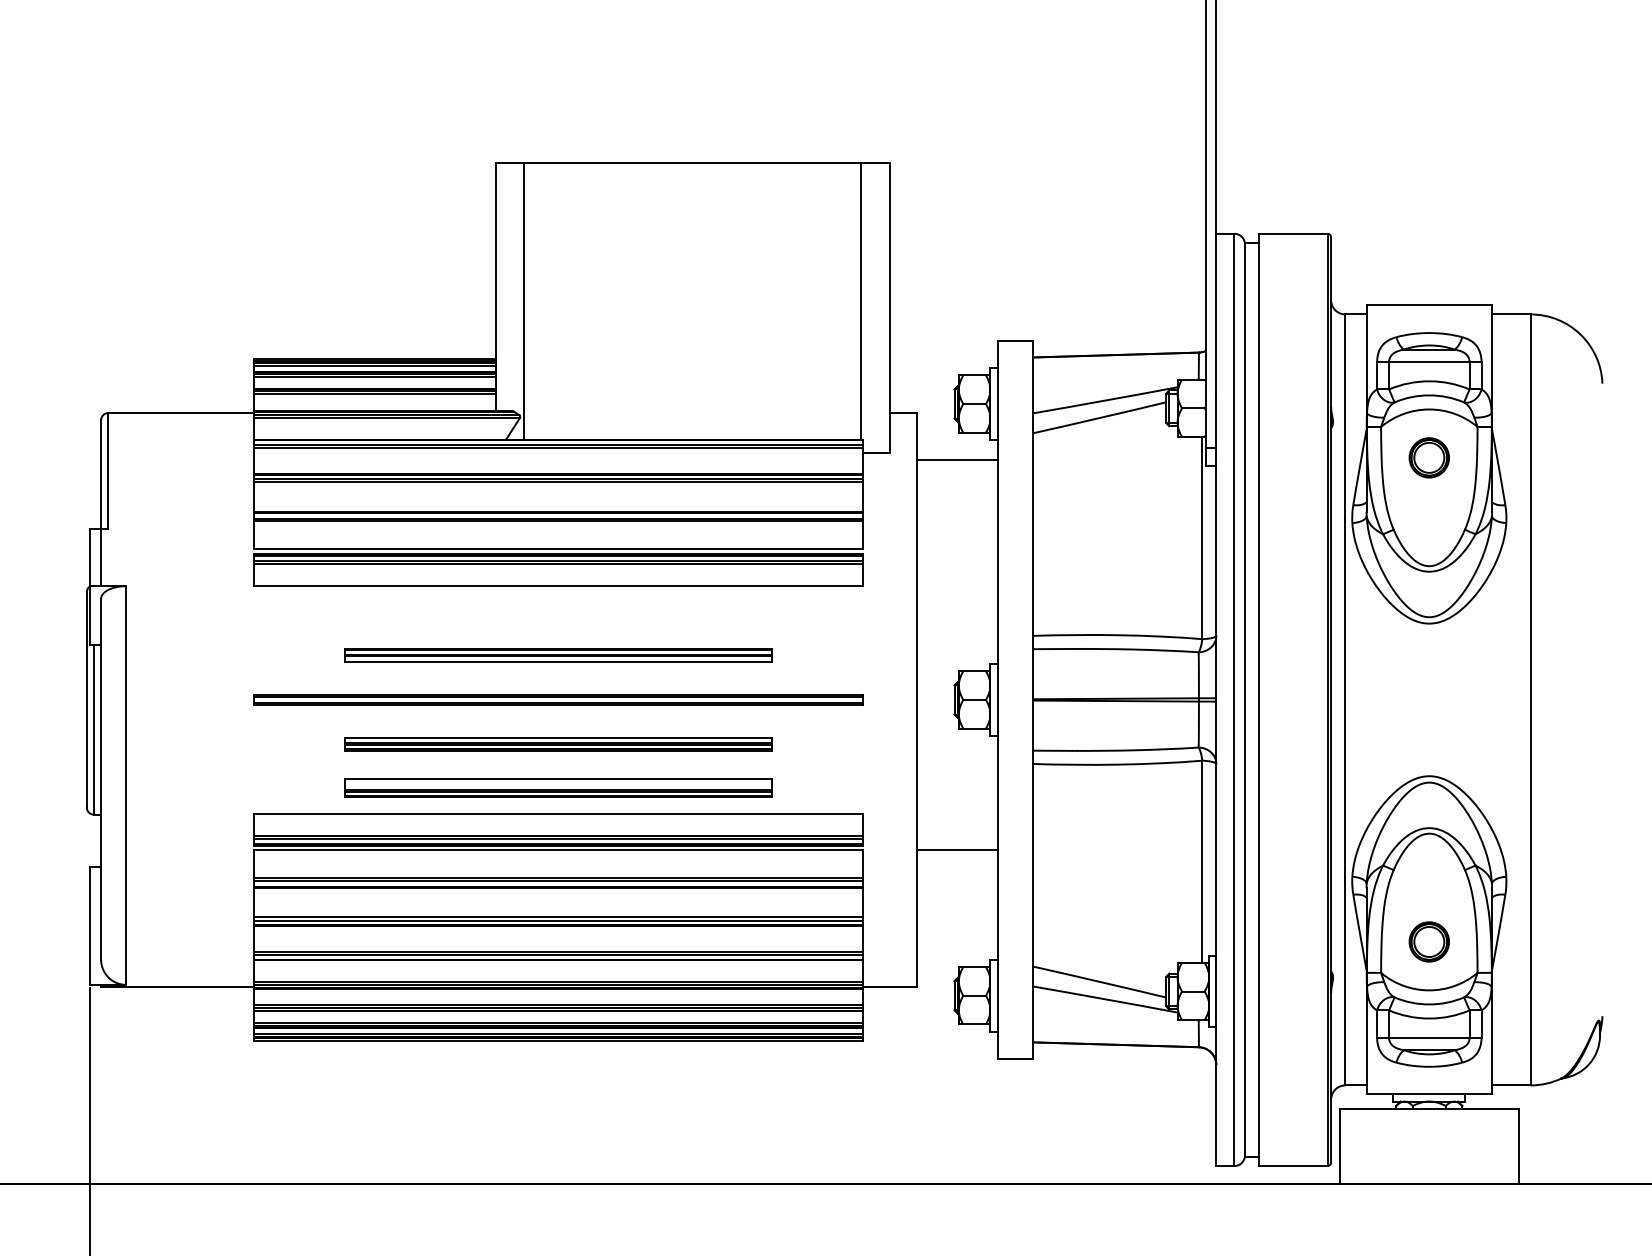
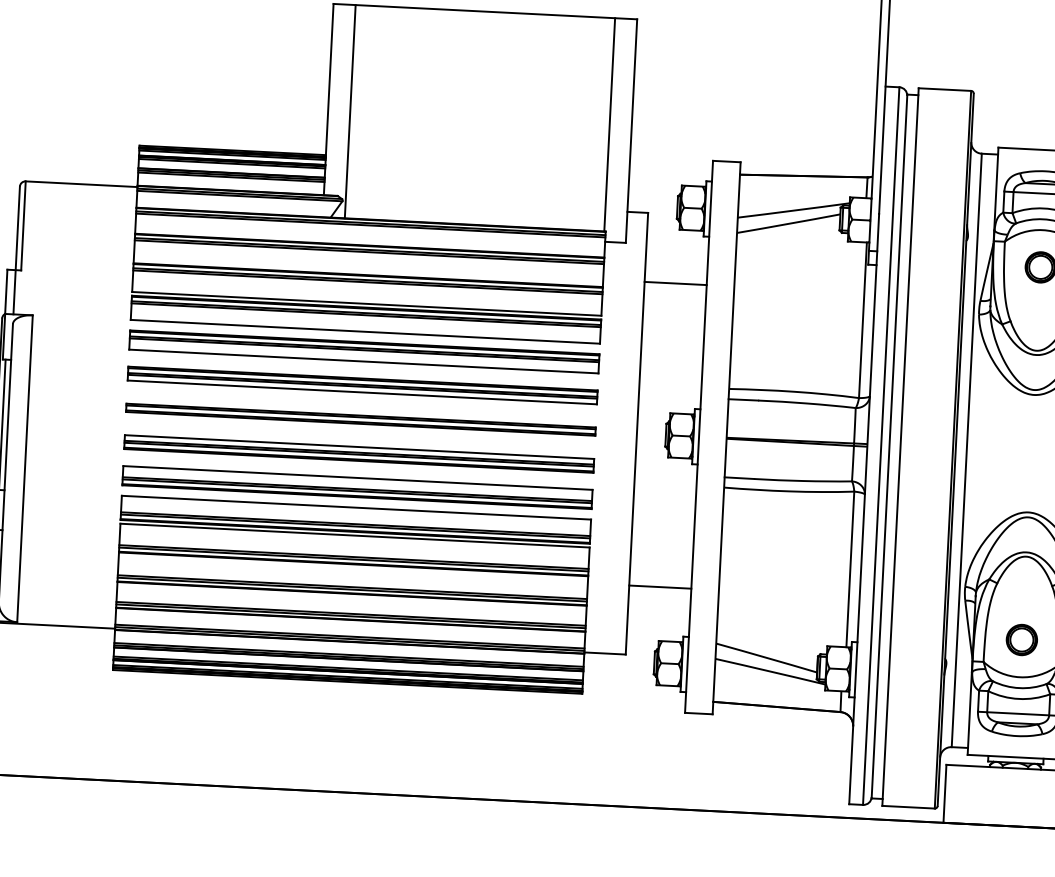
line: (956, 459) -> (675, 283), moved
part: (558, 611) -> (364, 351), added
part: (558, 654) -> (362, 384), size x1.43
part: (558, 743) -> (359, 453), size x1.43
part: (558, 788) -> (357, 487), size x1.43
line: (956, 850) -> (659, 587), moved

